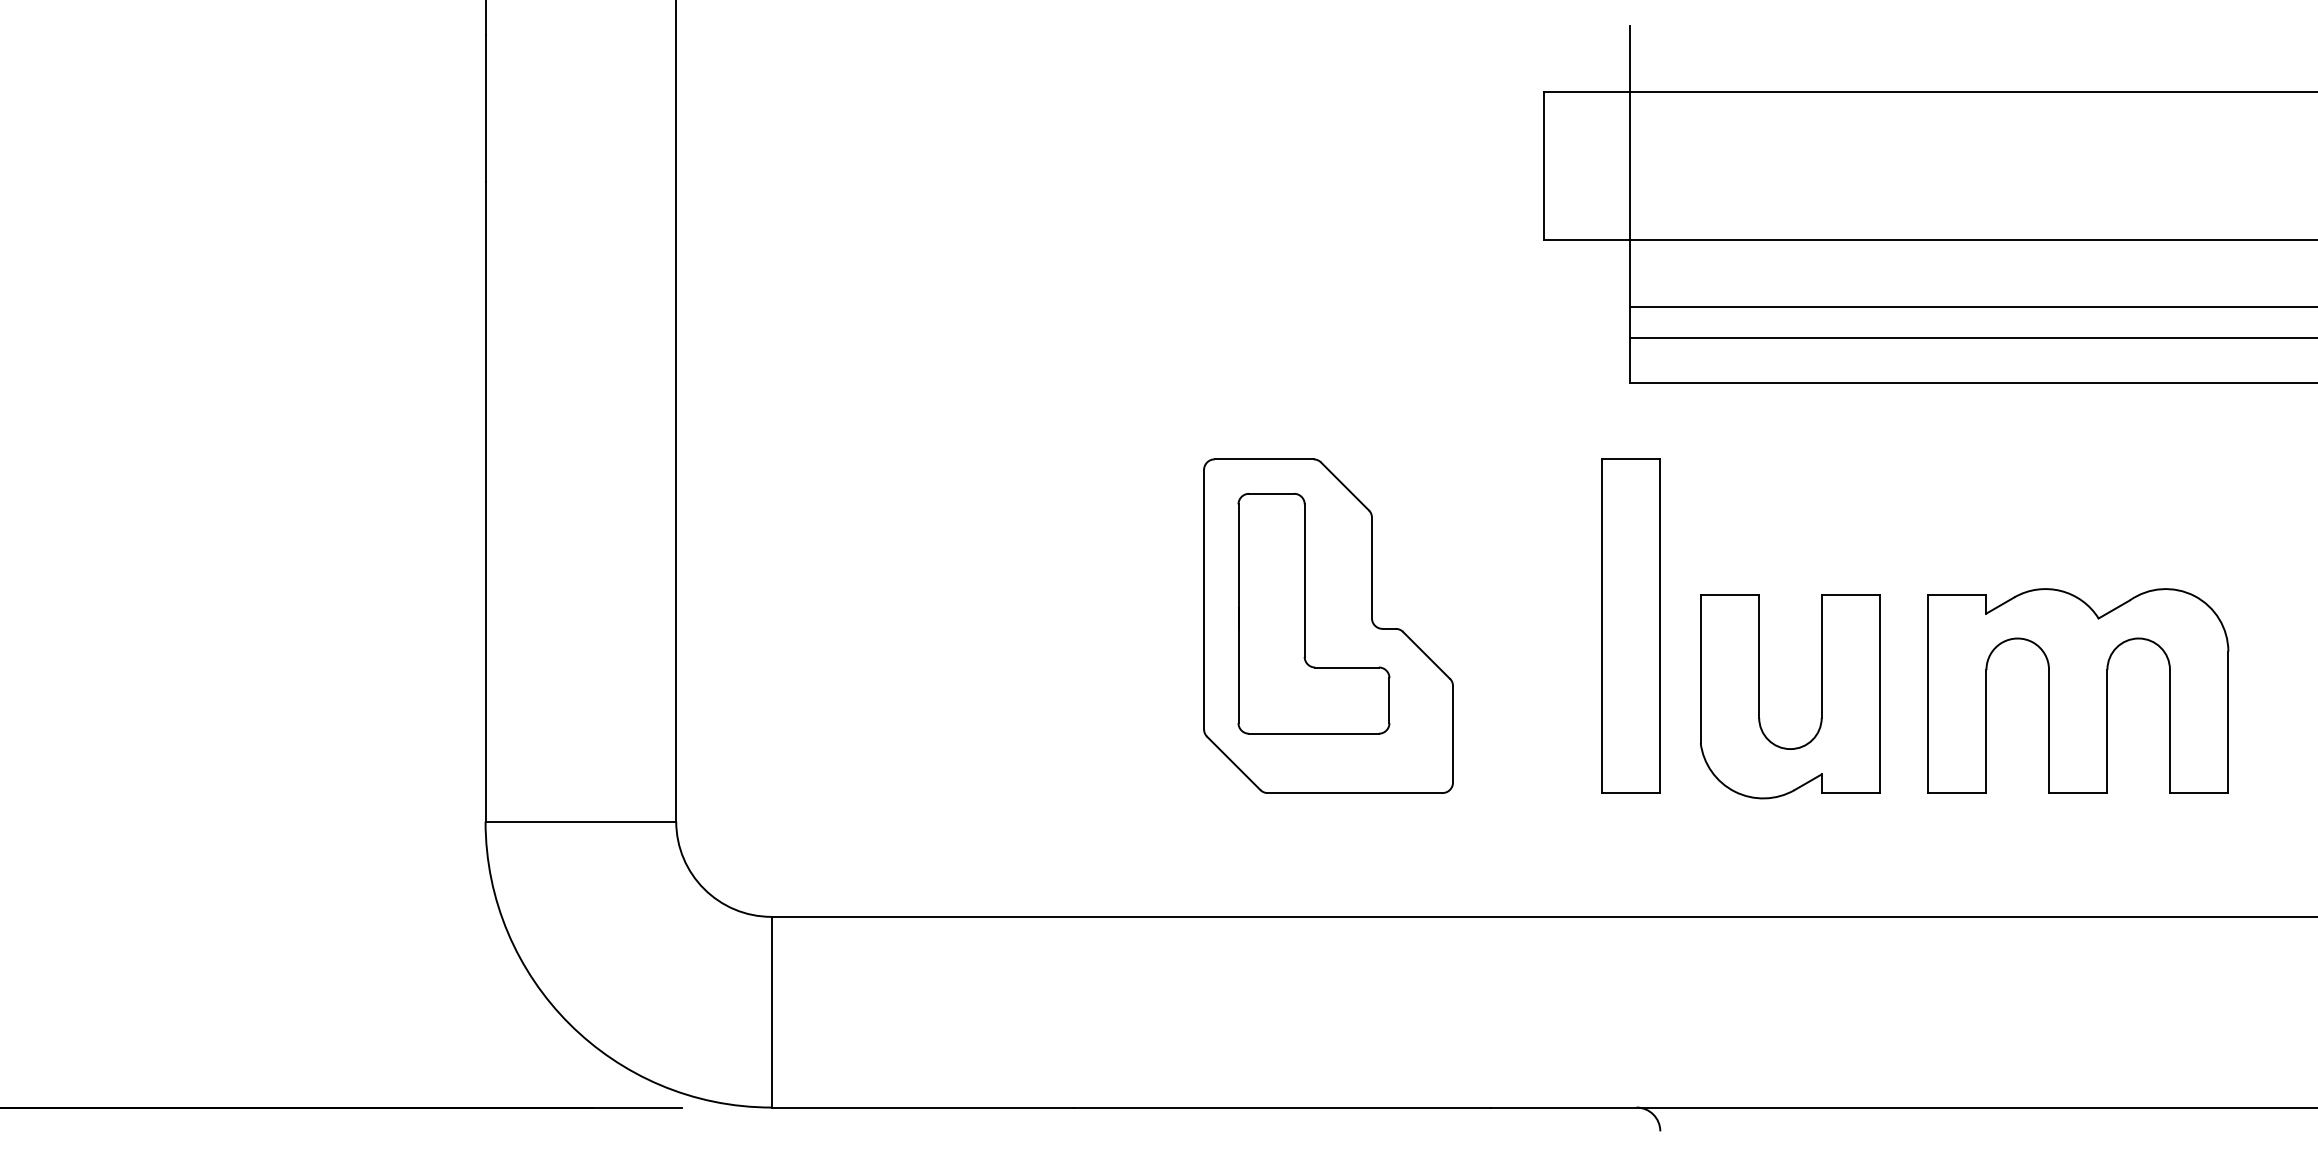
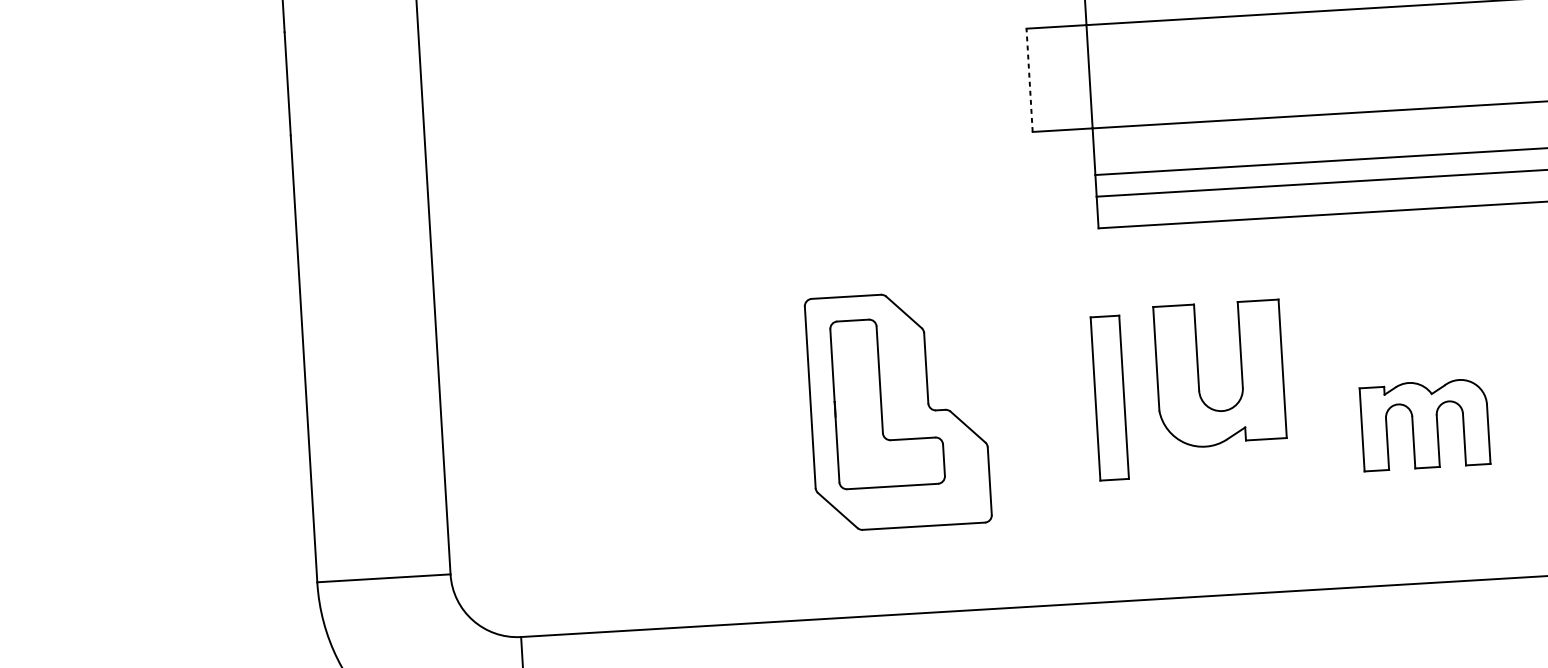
line: (1543, 166) -> (1029, 80), solid -> dashed
part: (1630, 625) -> (1109, 397), size x0.7
part: (2078, 690) -> (1425, 424), size x0.6
part: (1759, 696) -> (1198, 375), moved

